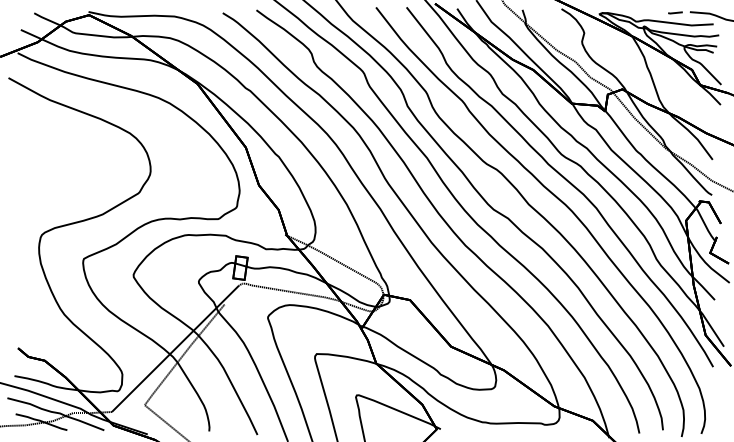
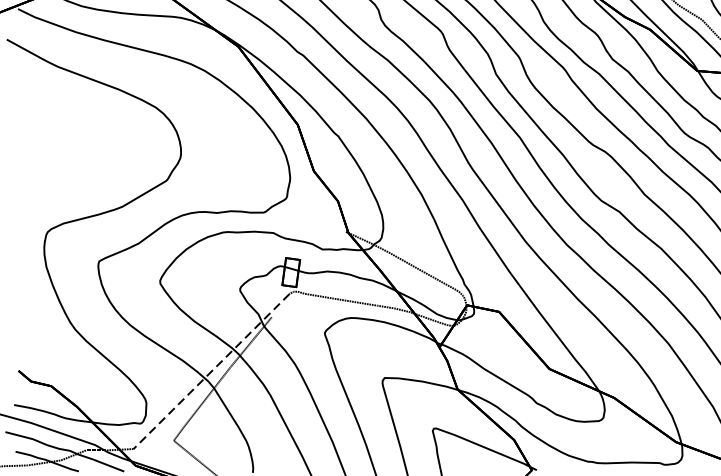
line: (175, 348) -> (211, 371), solid -> dashed

